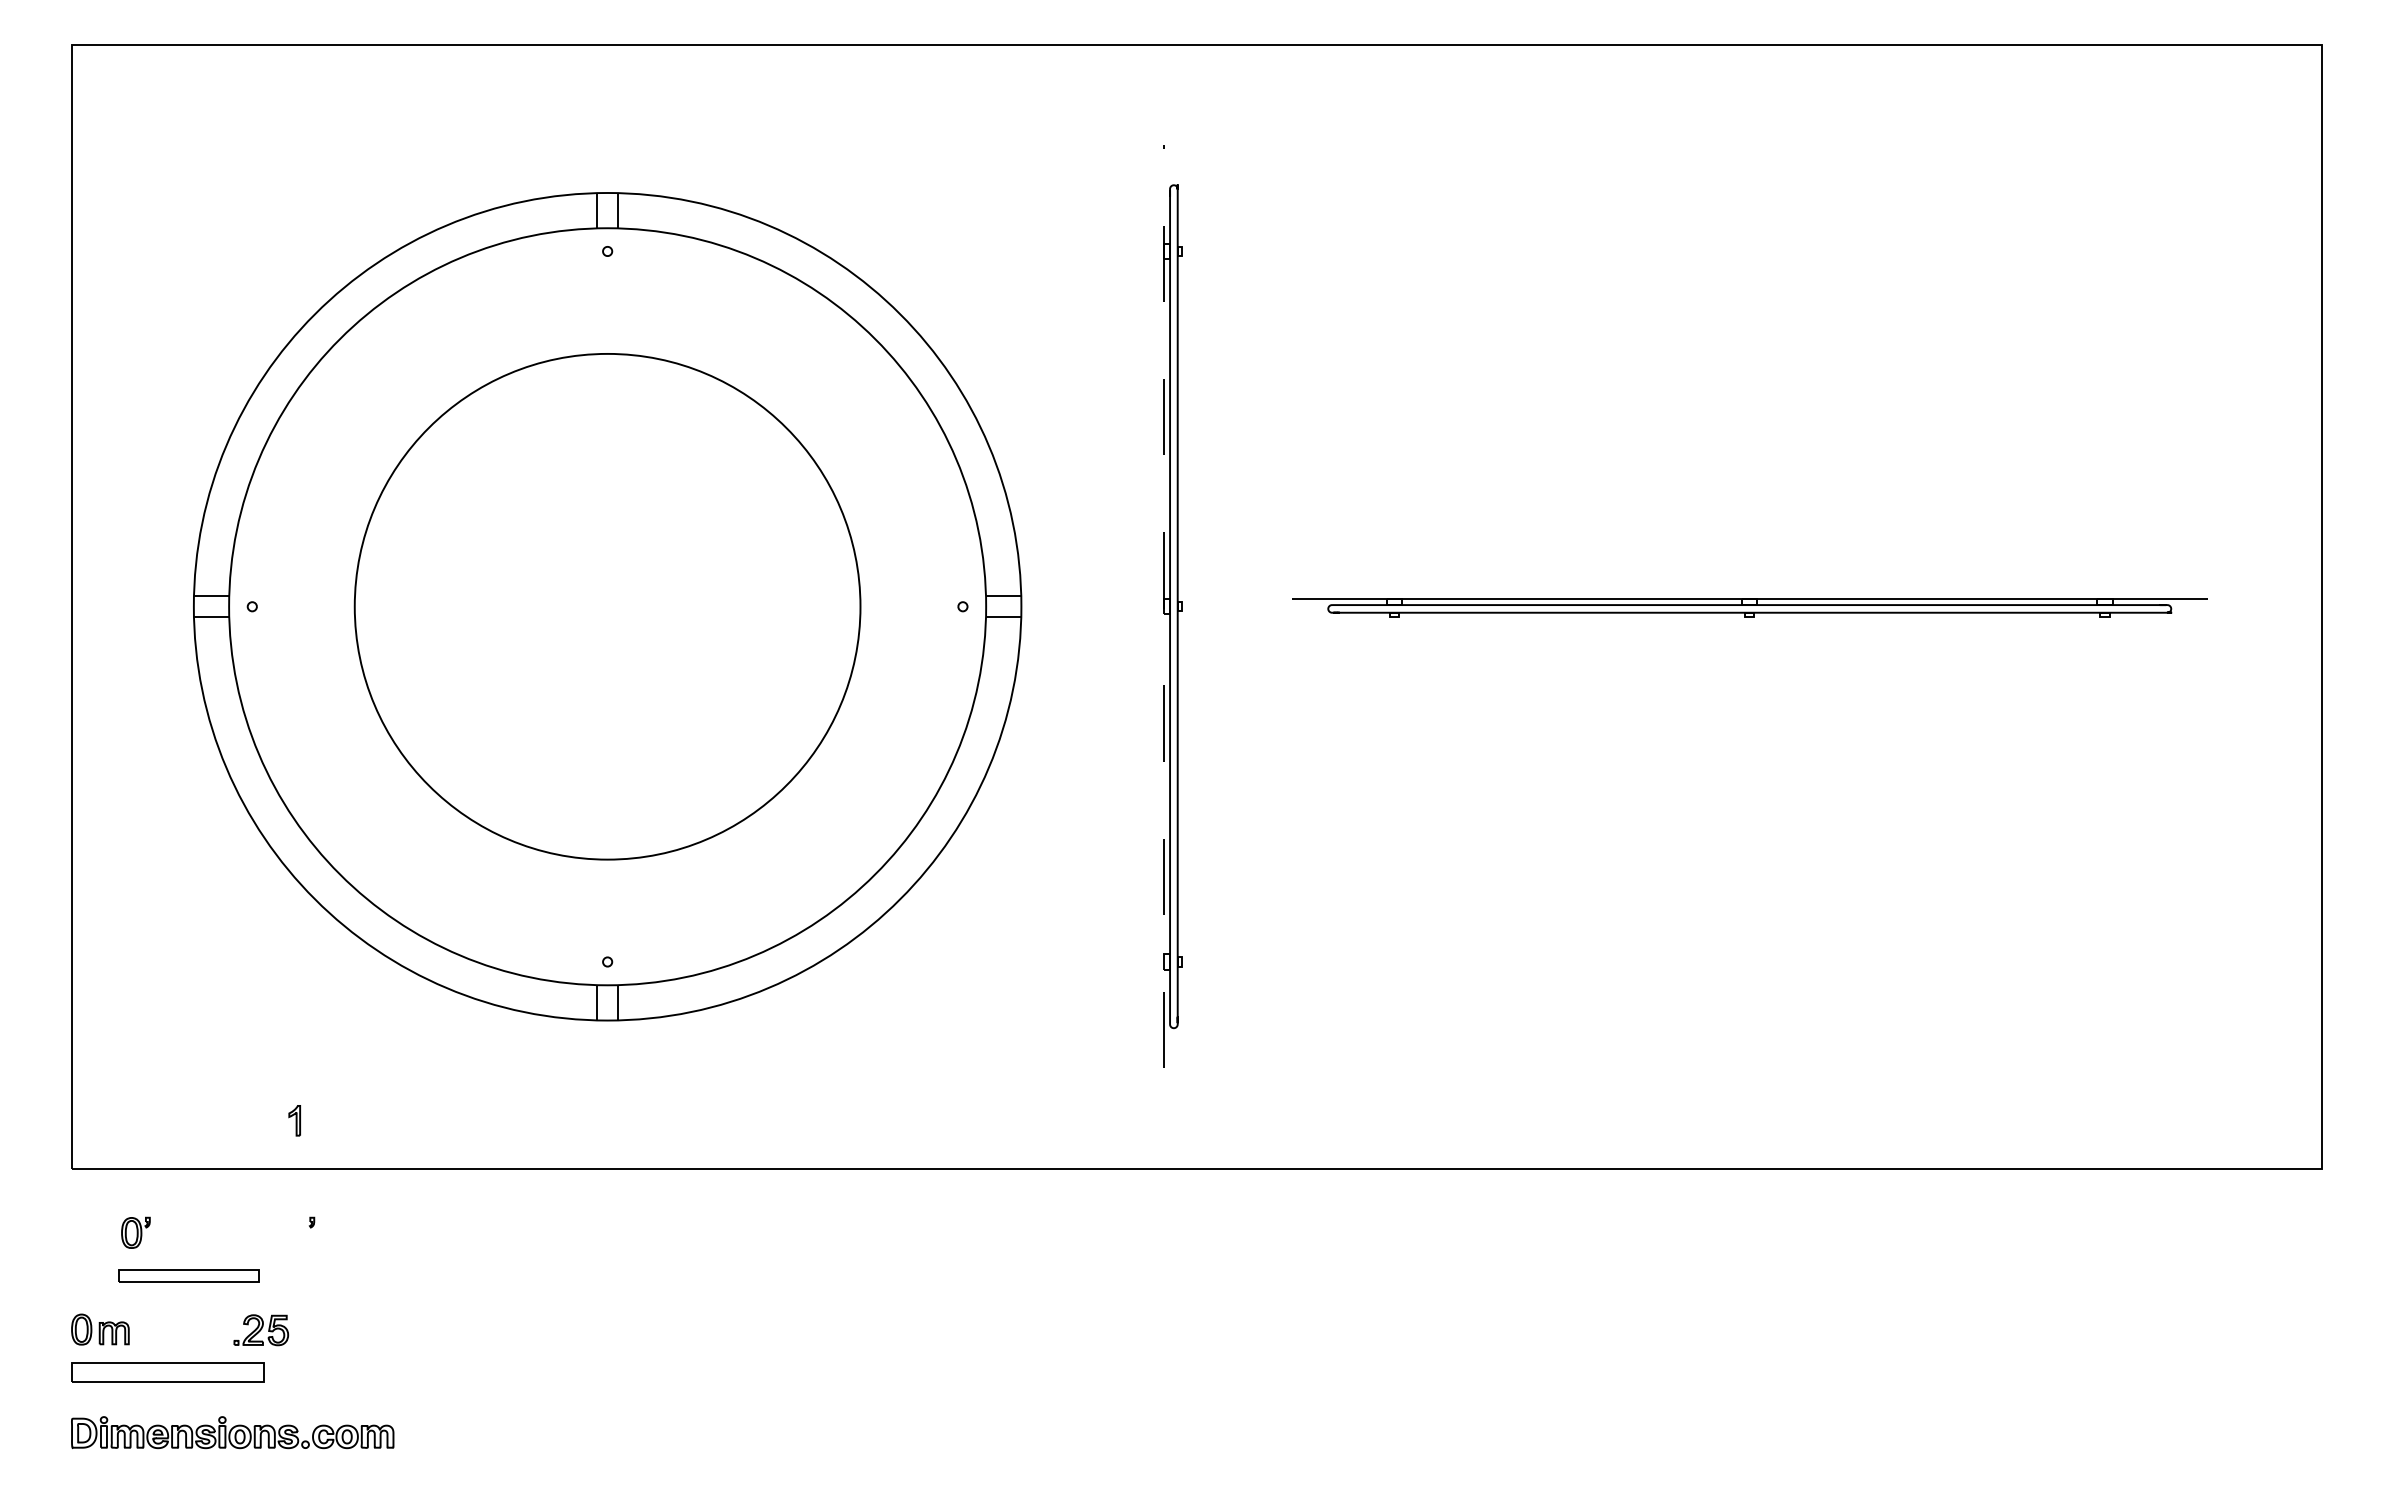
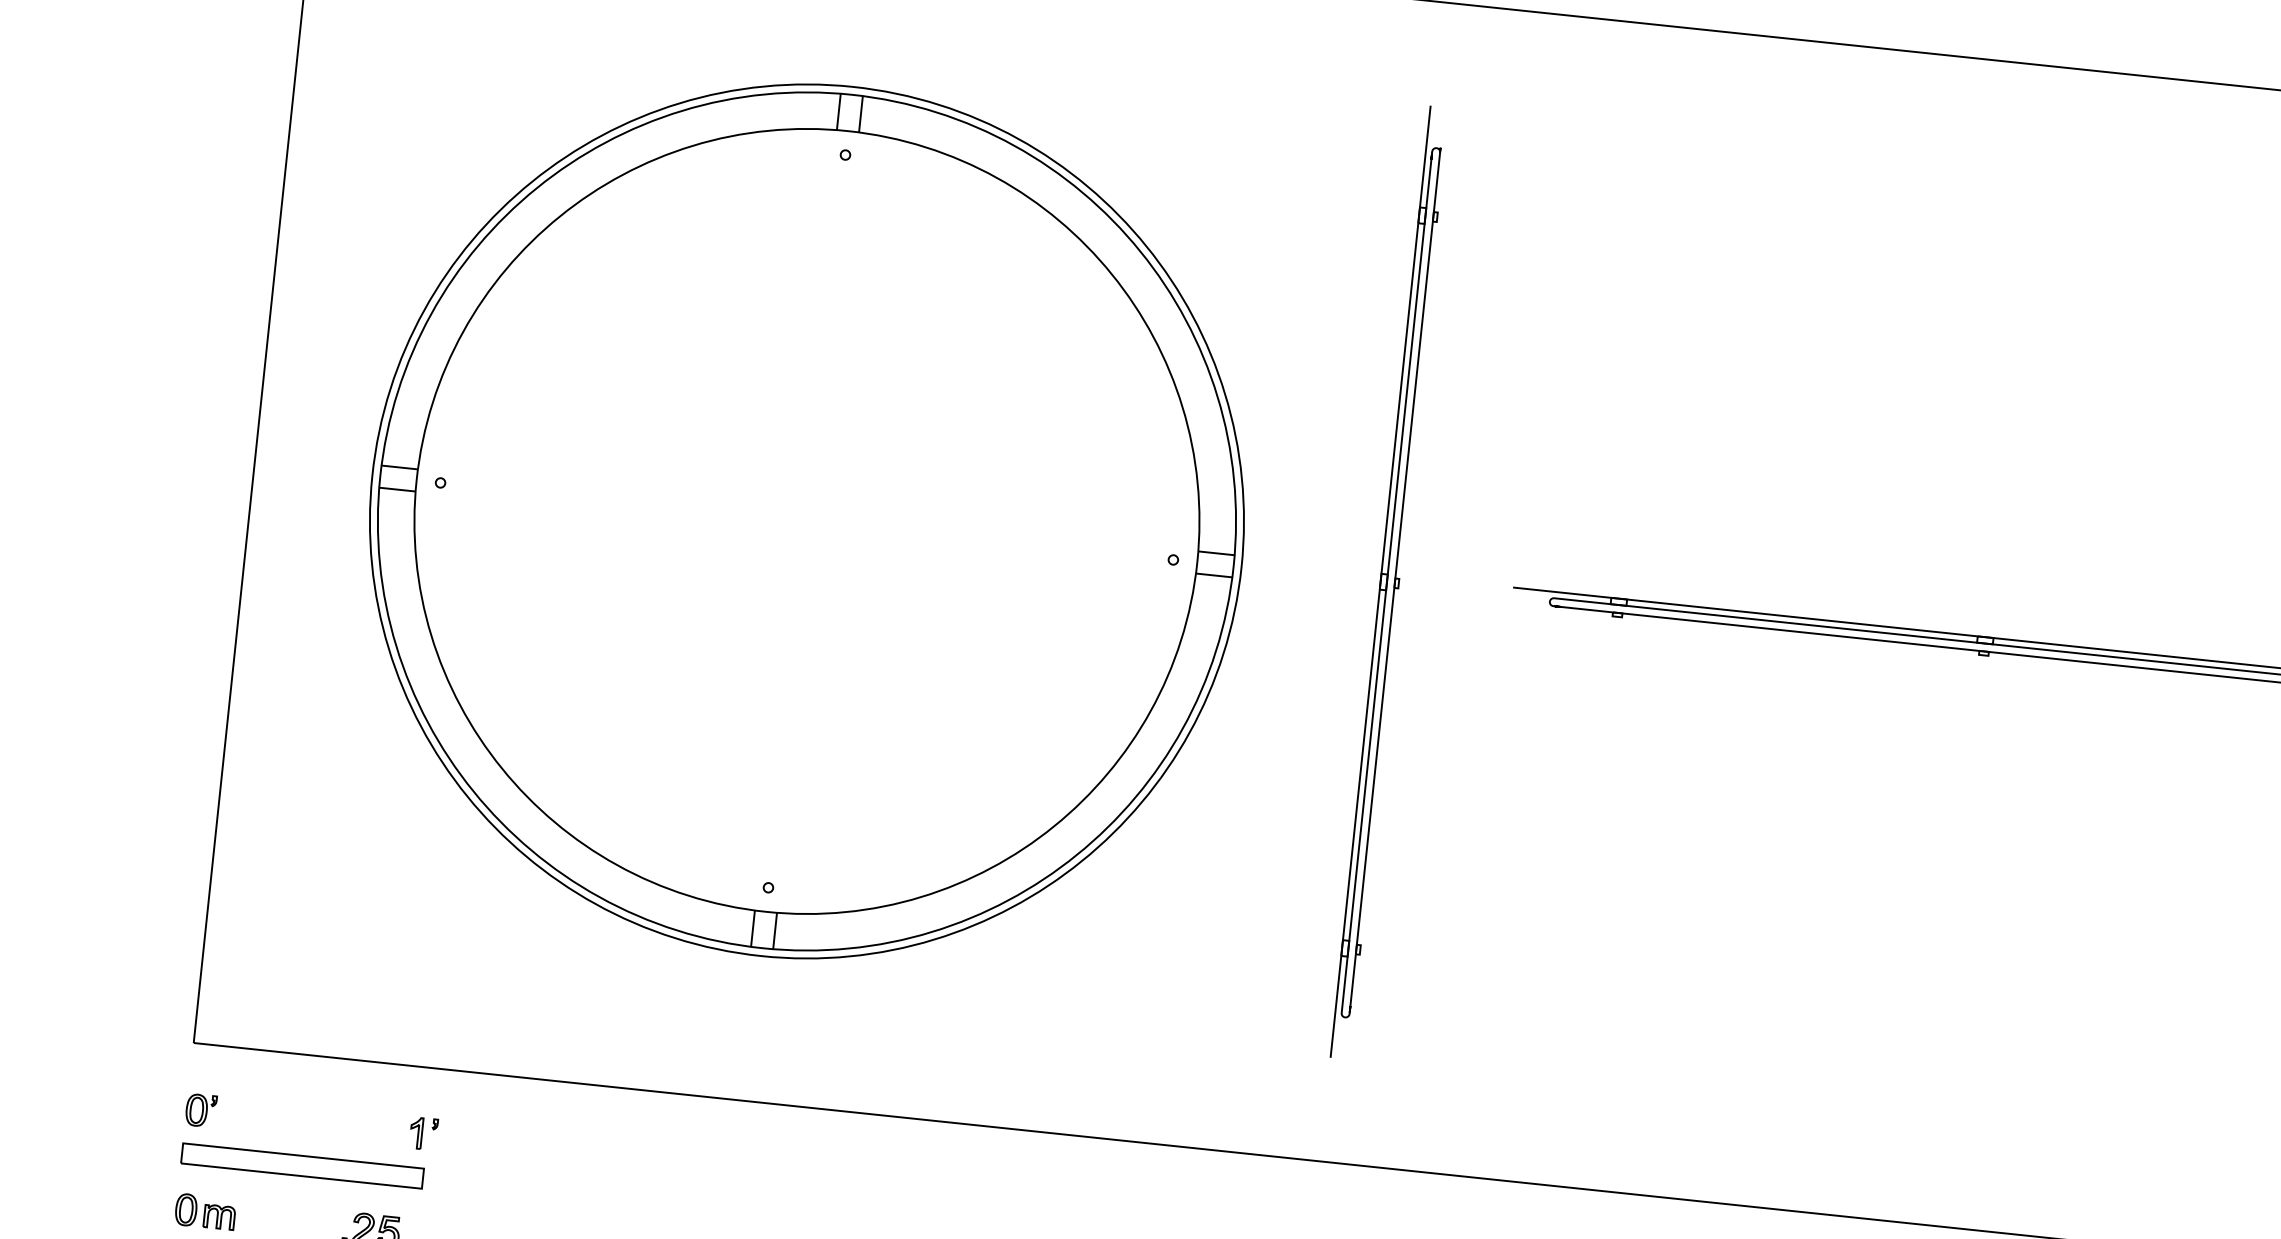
circle: (607, 606) -> (806, 521), size x1.67
line: (1163, 606) -> (1380, 581), dashed -> solid
part: (294, 1120) -> (416, 1132), moved
part: (135, 1232) -> (200, 1110), moved
part: (188, 1275) -> (302, 1165), size x1.67

